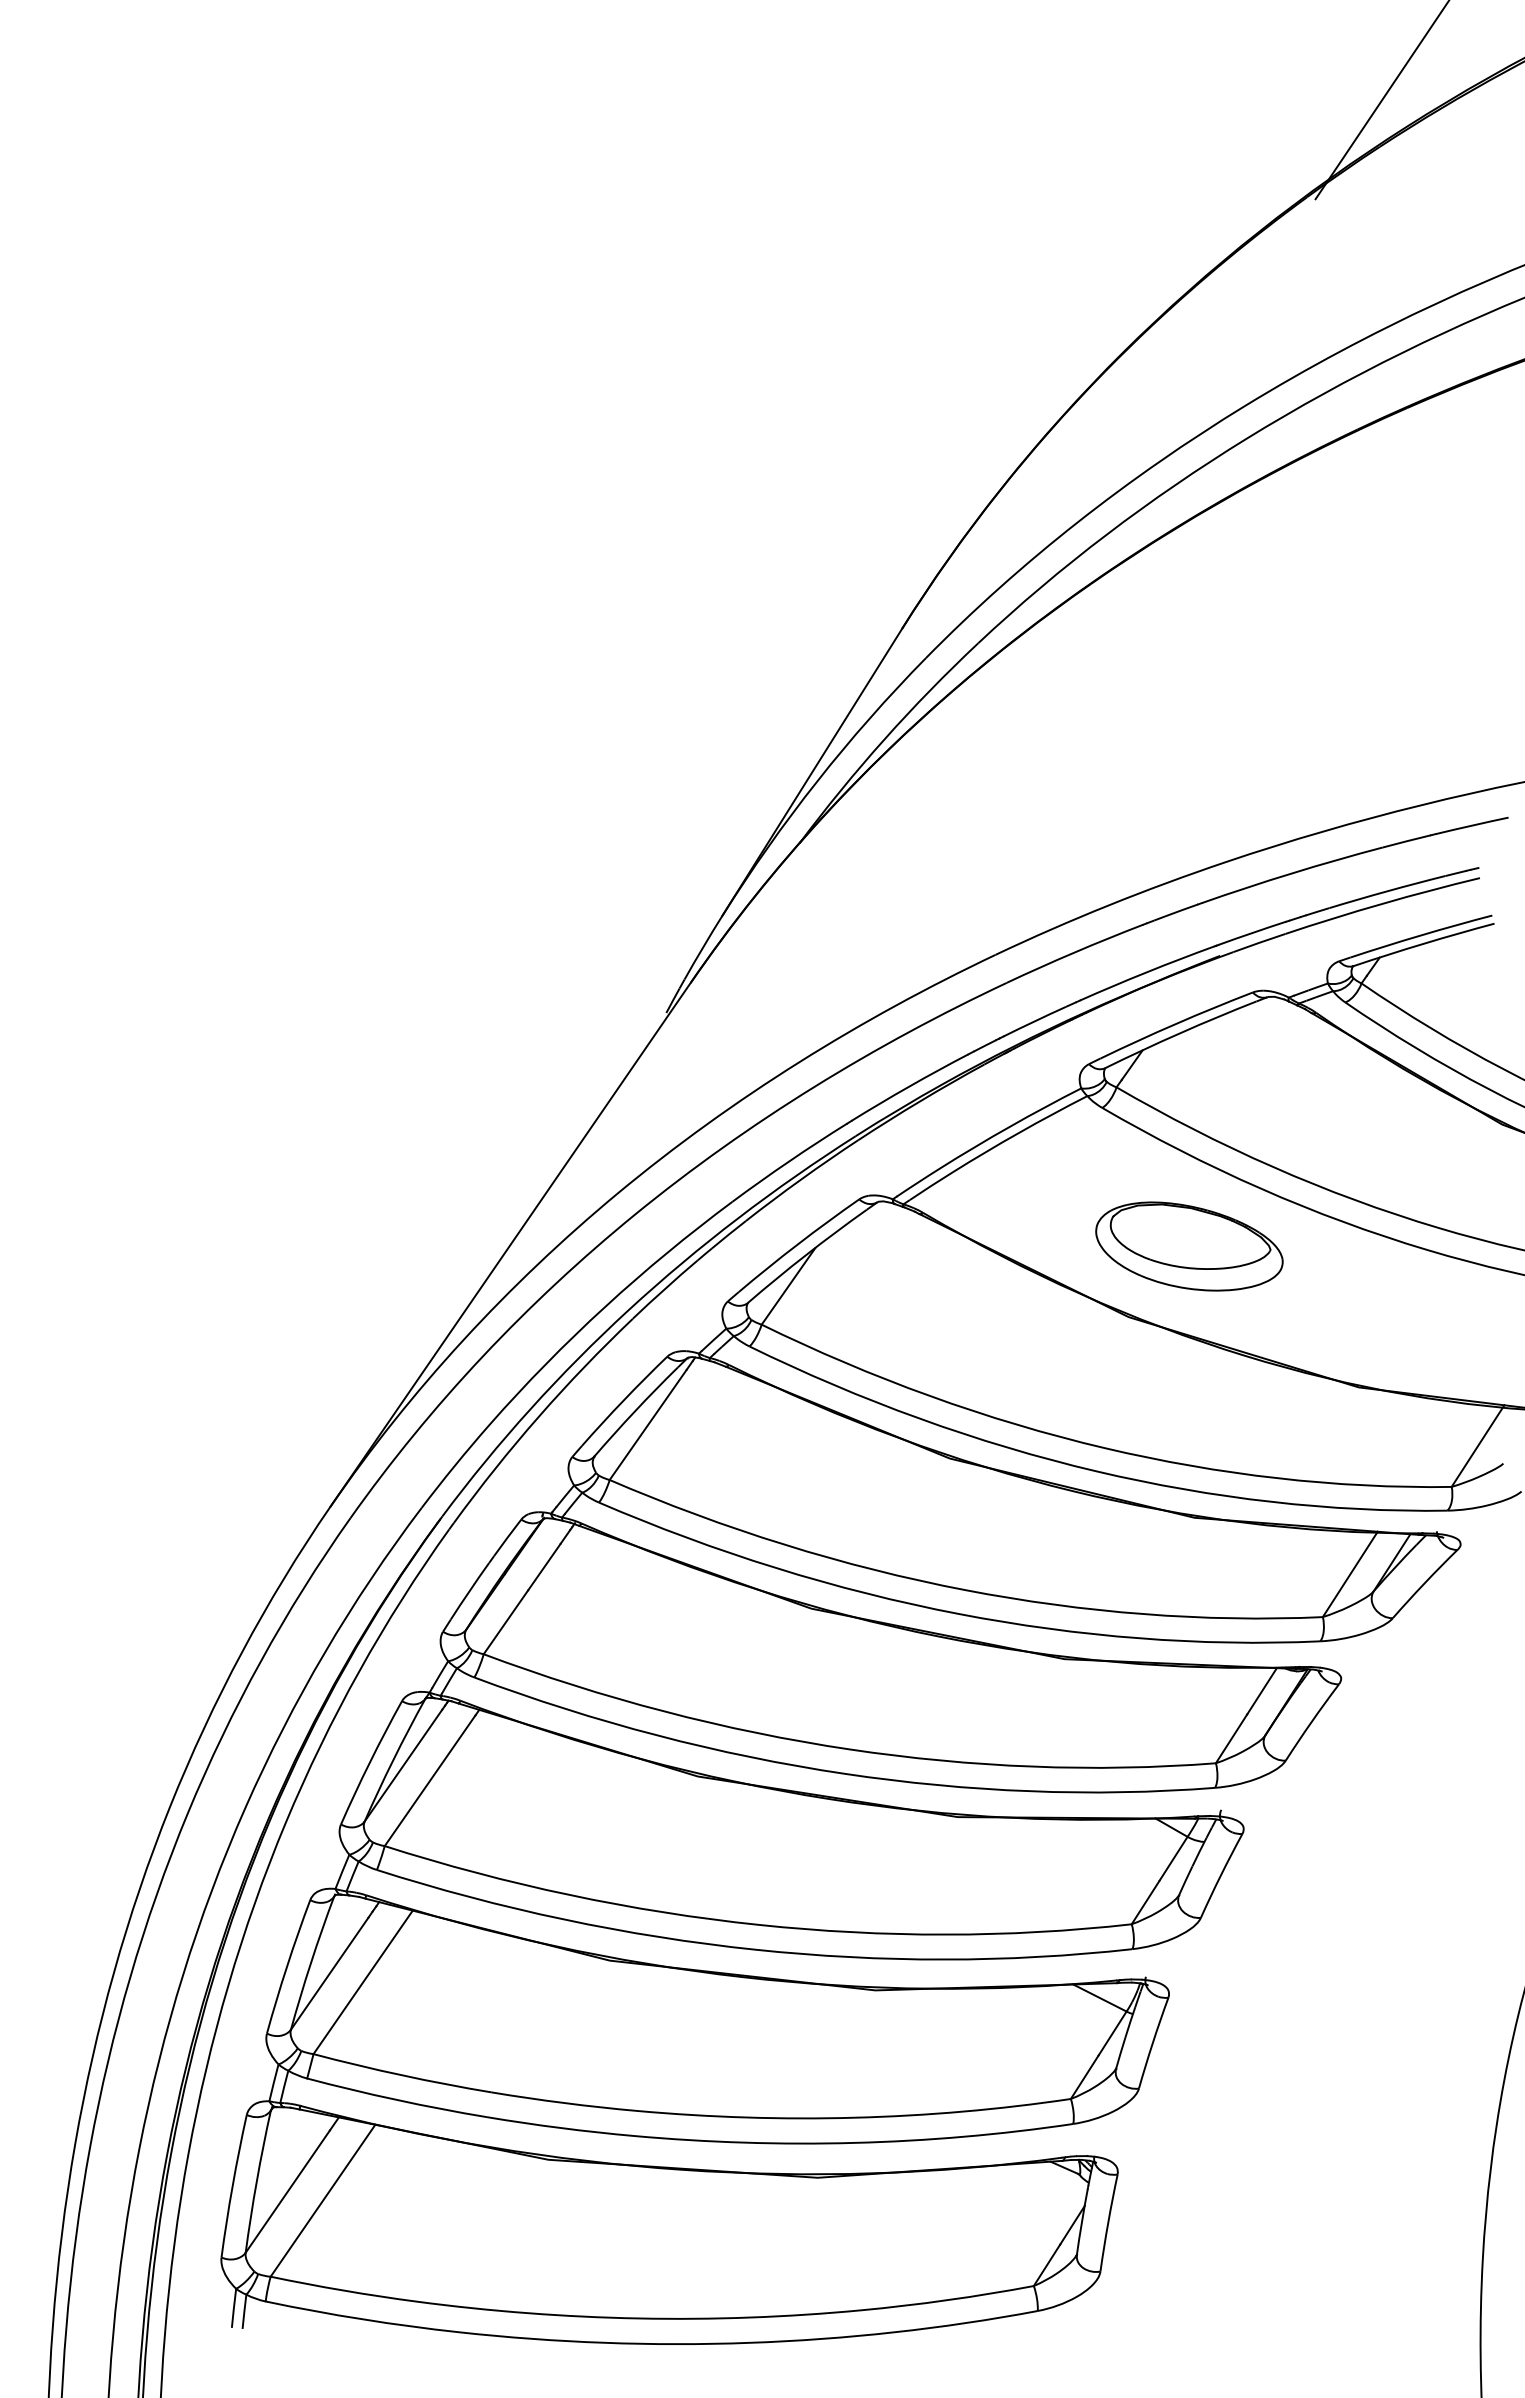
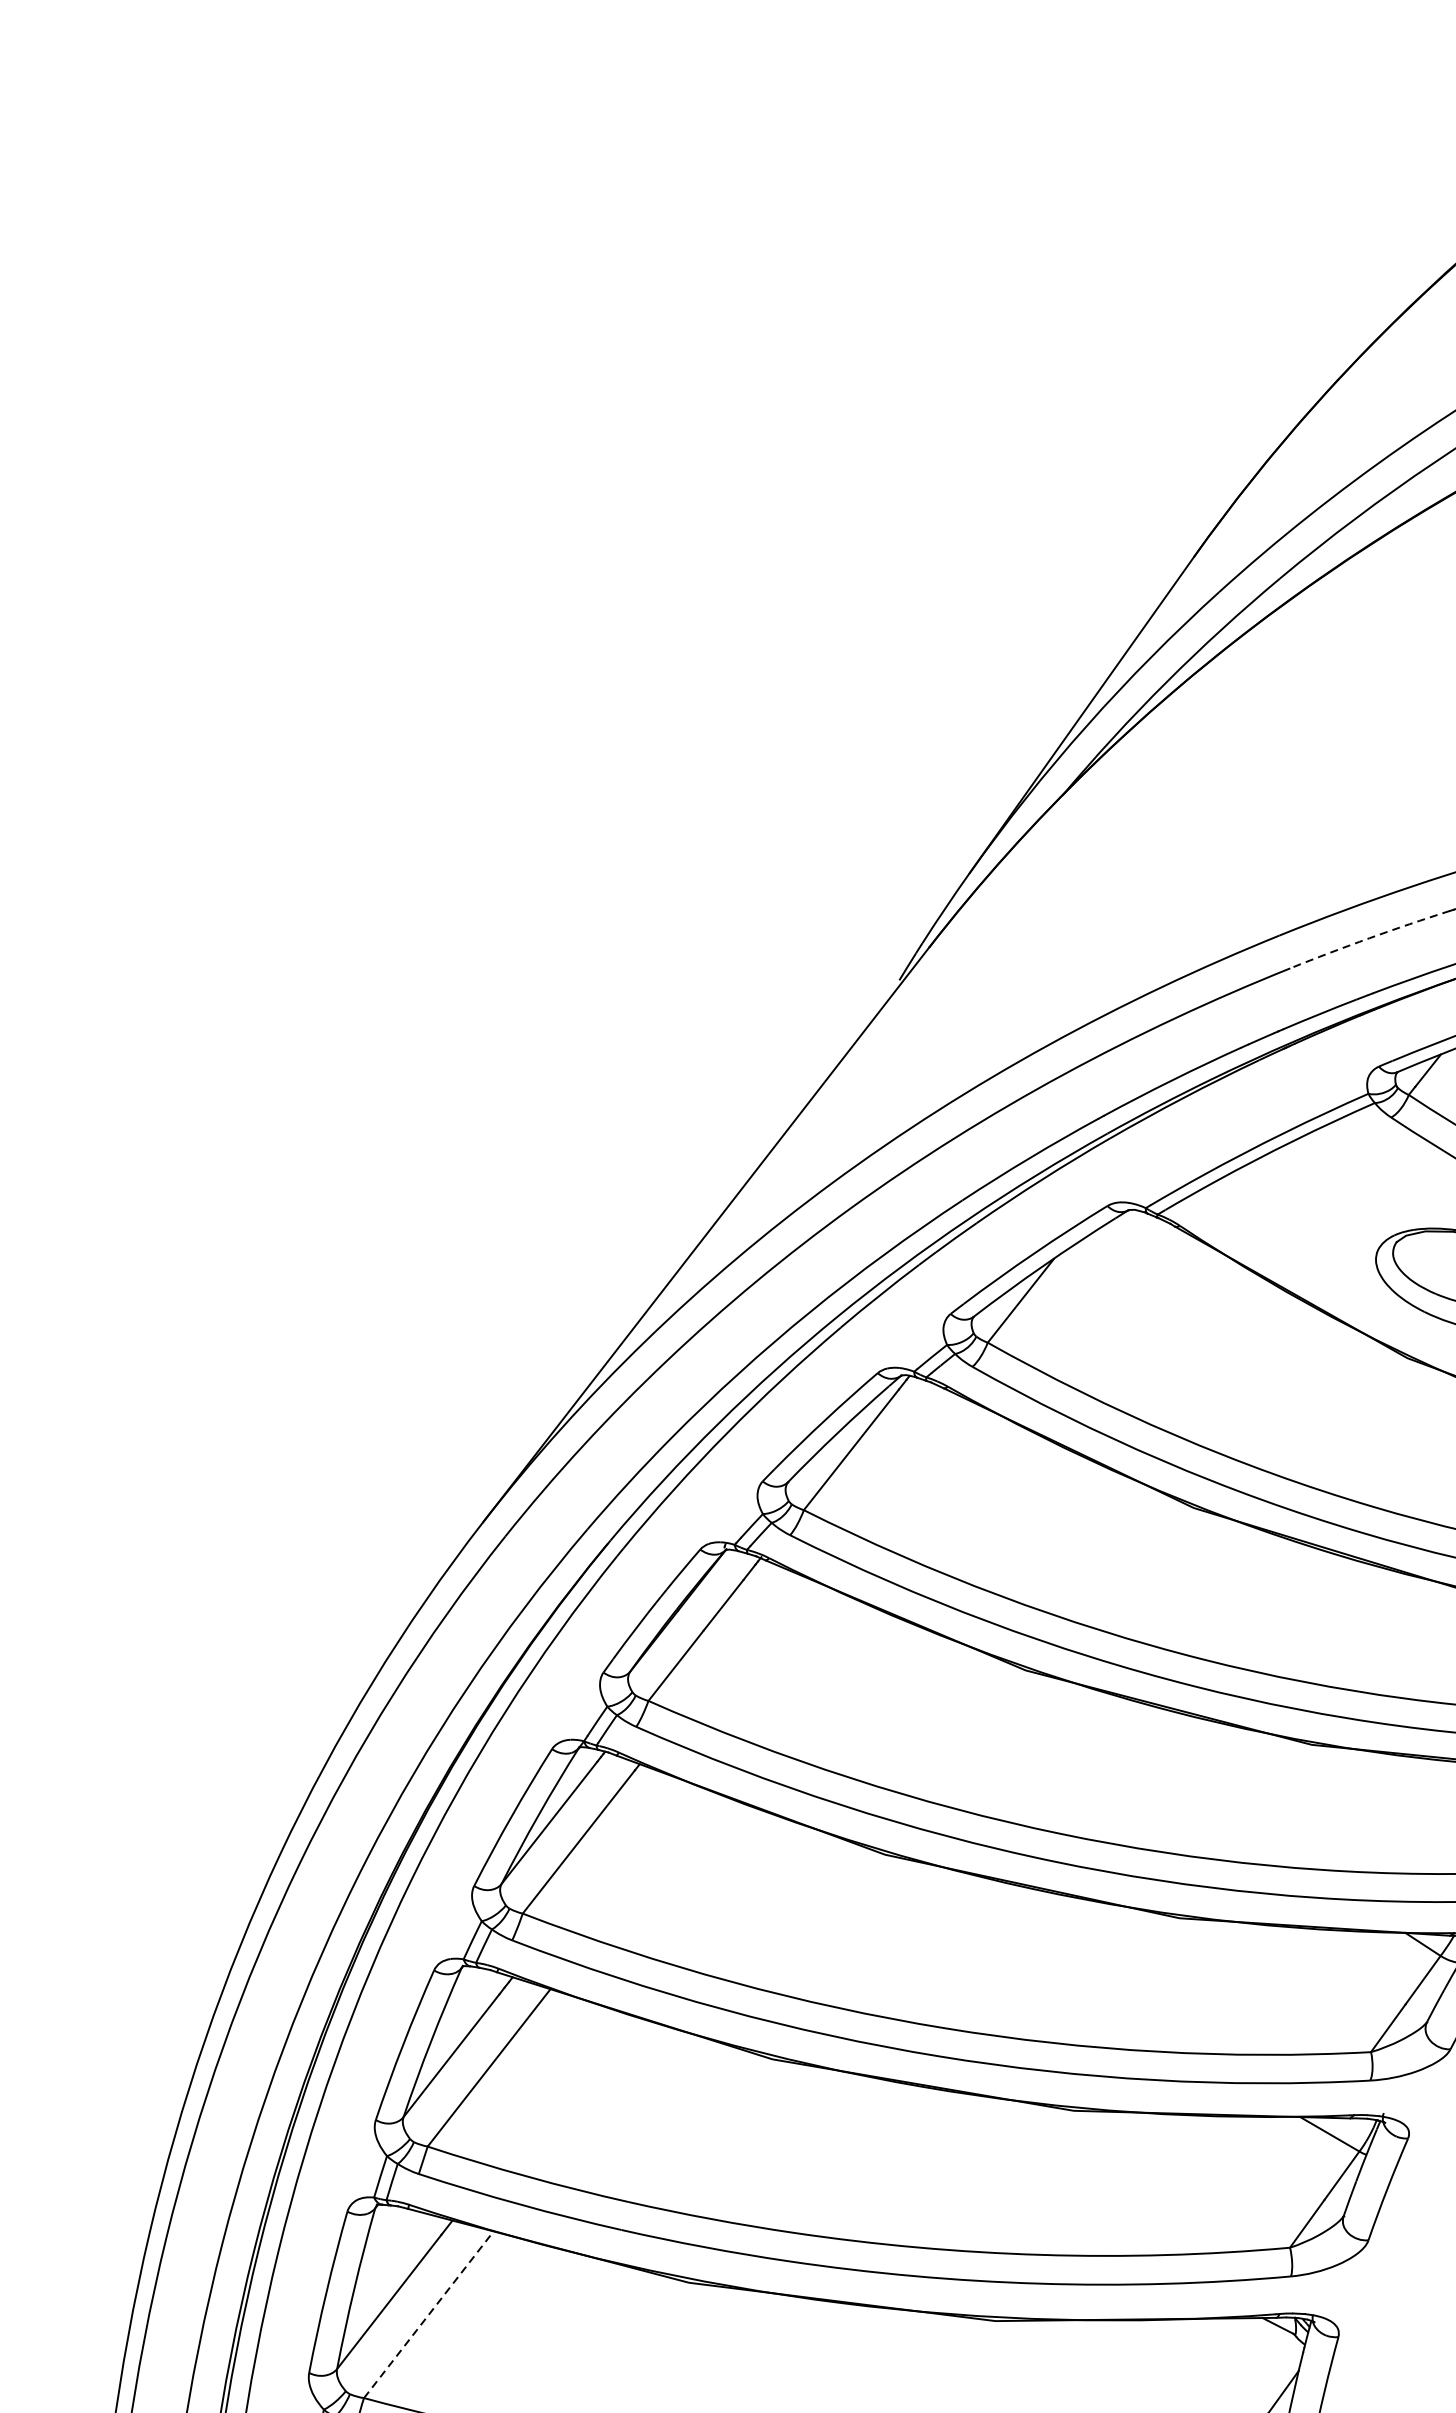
arc: (1074, 952) -> (1369, 938), solid -> dashed
line: (323, 2200) -> (429, 2314), solid -> dashed

